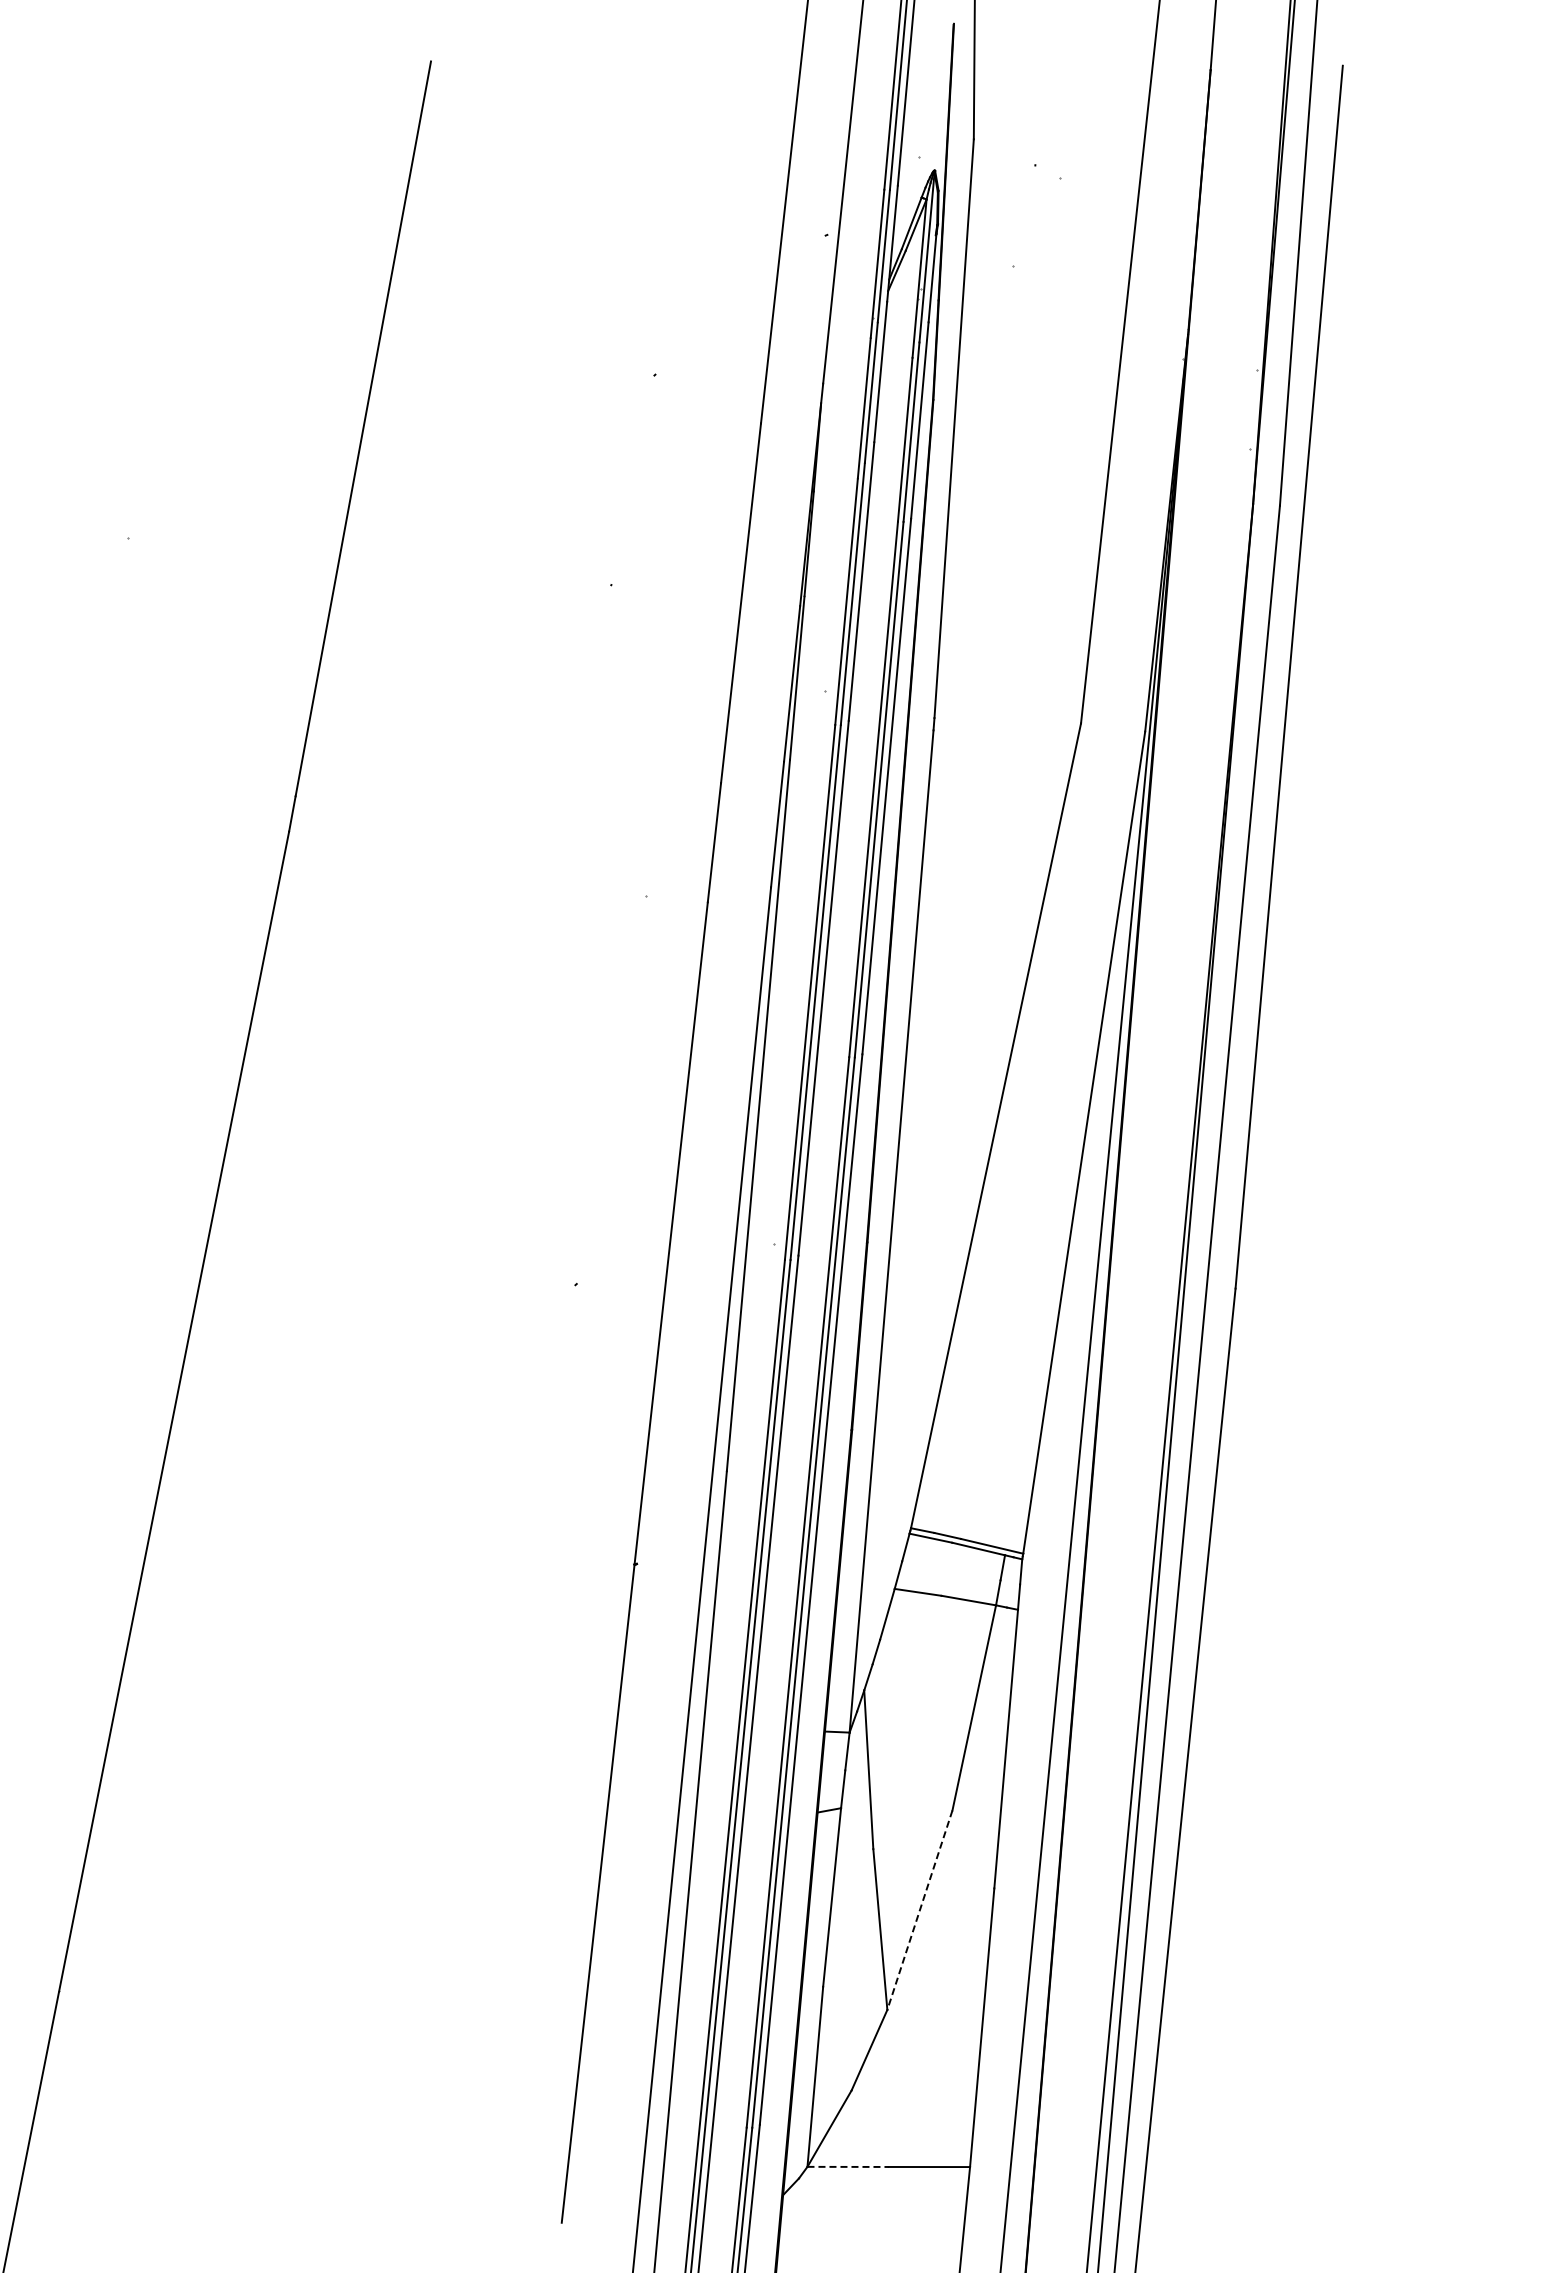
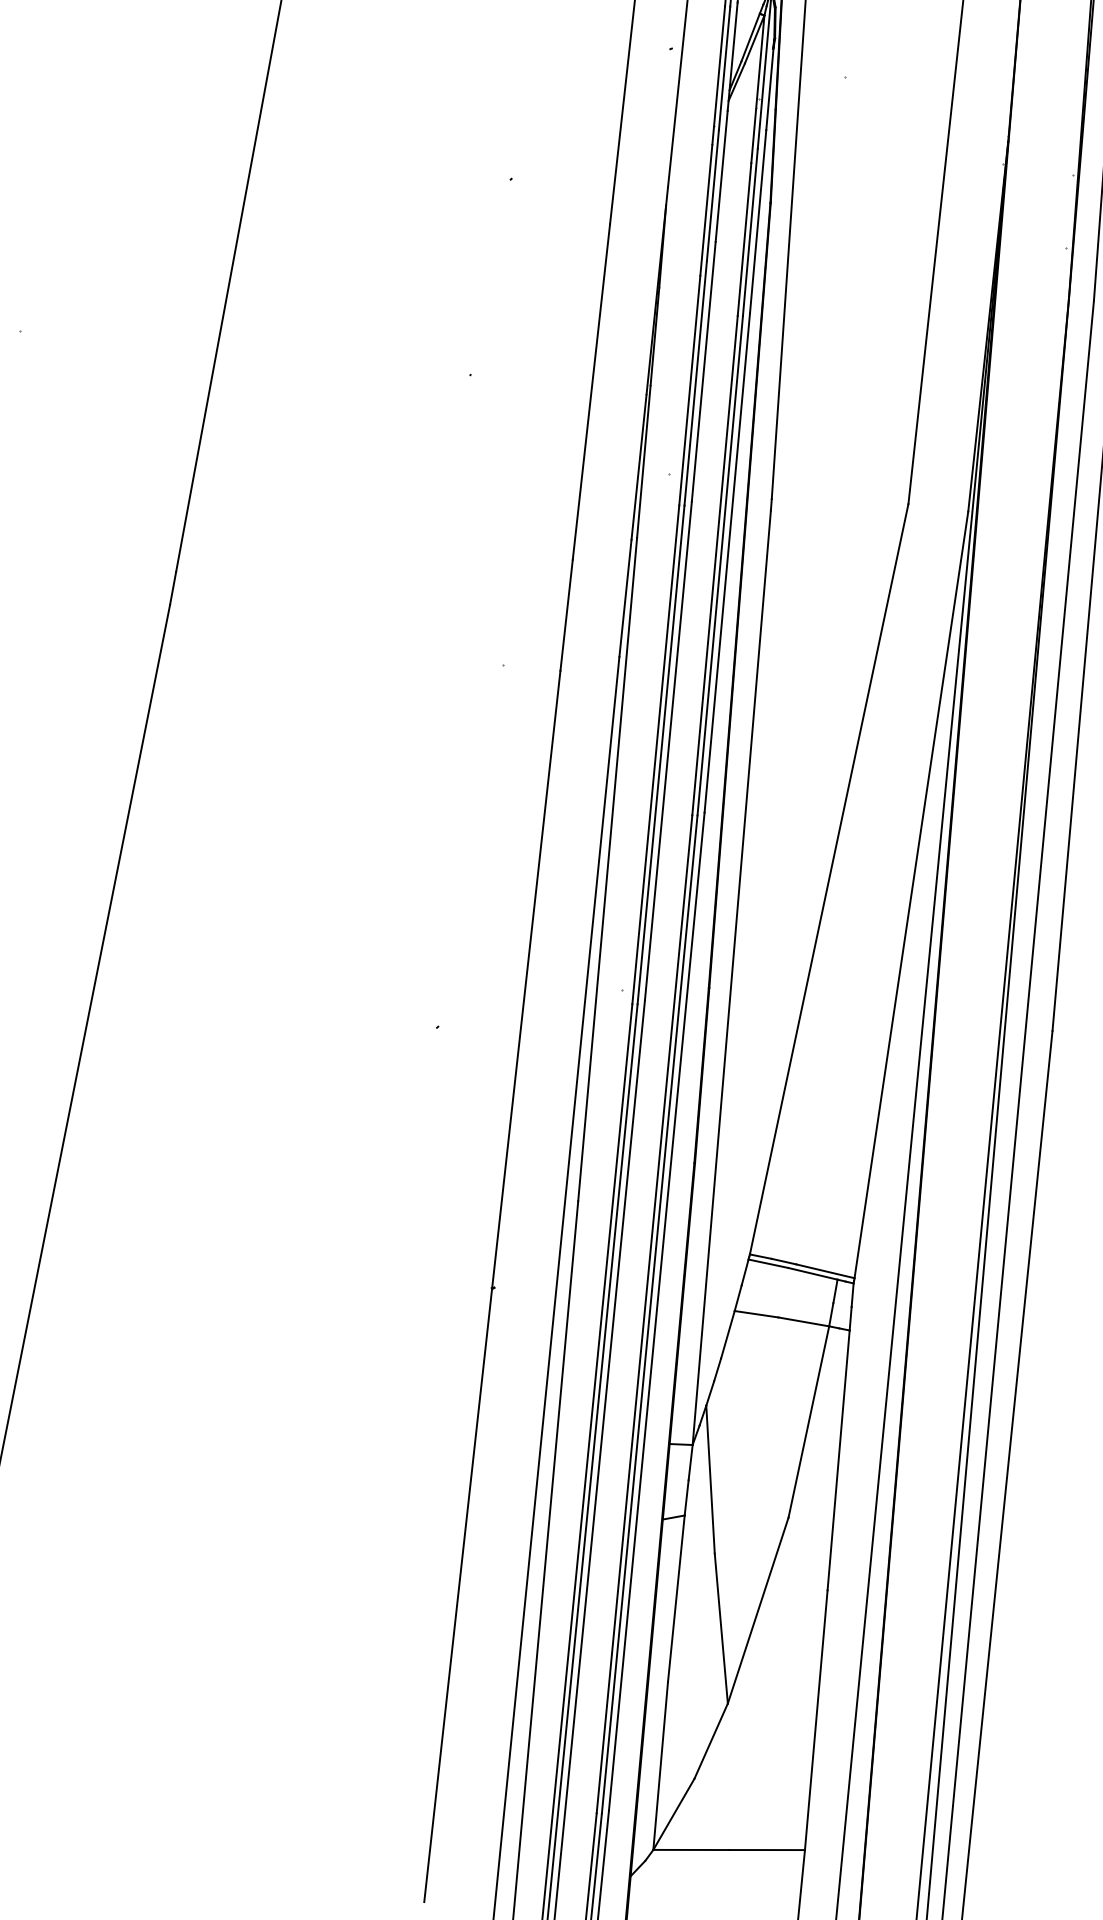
line: (919, 1910) -> (757, 1610), dashed -> solid
line: (848, 2166) -> (691, 1849), dashed -> solid

